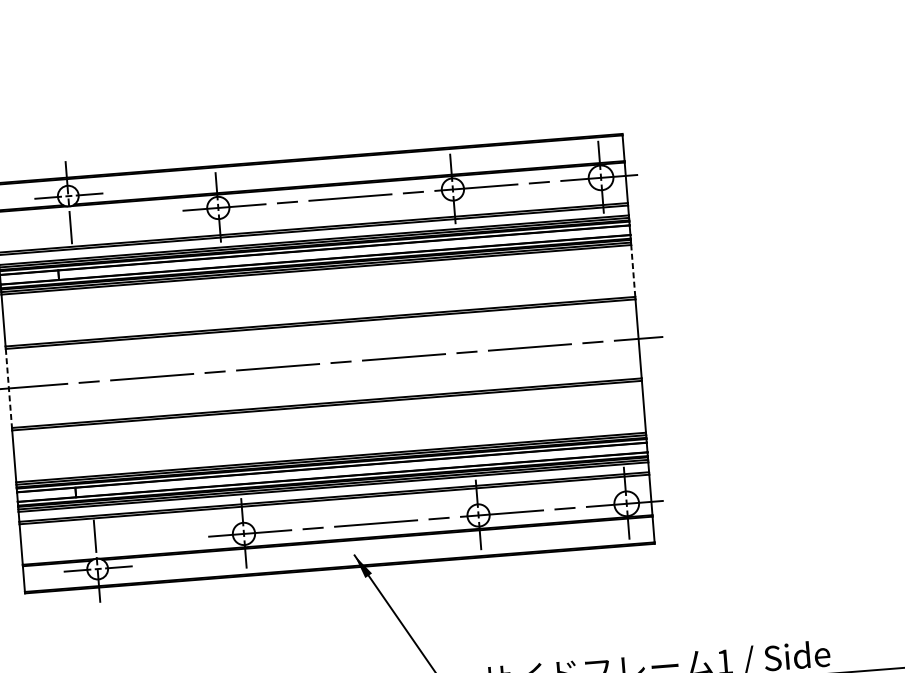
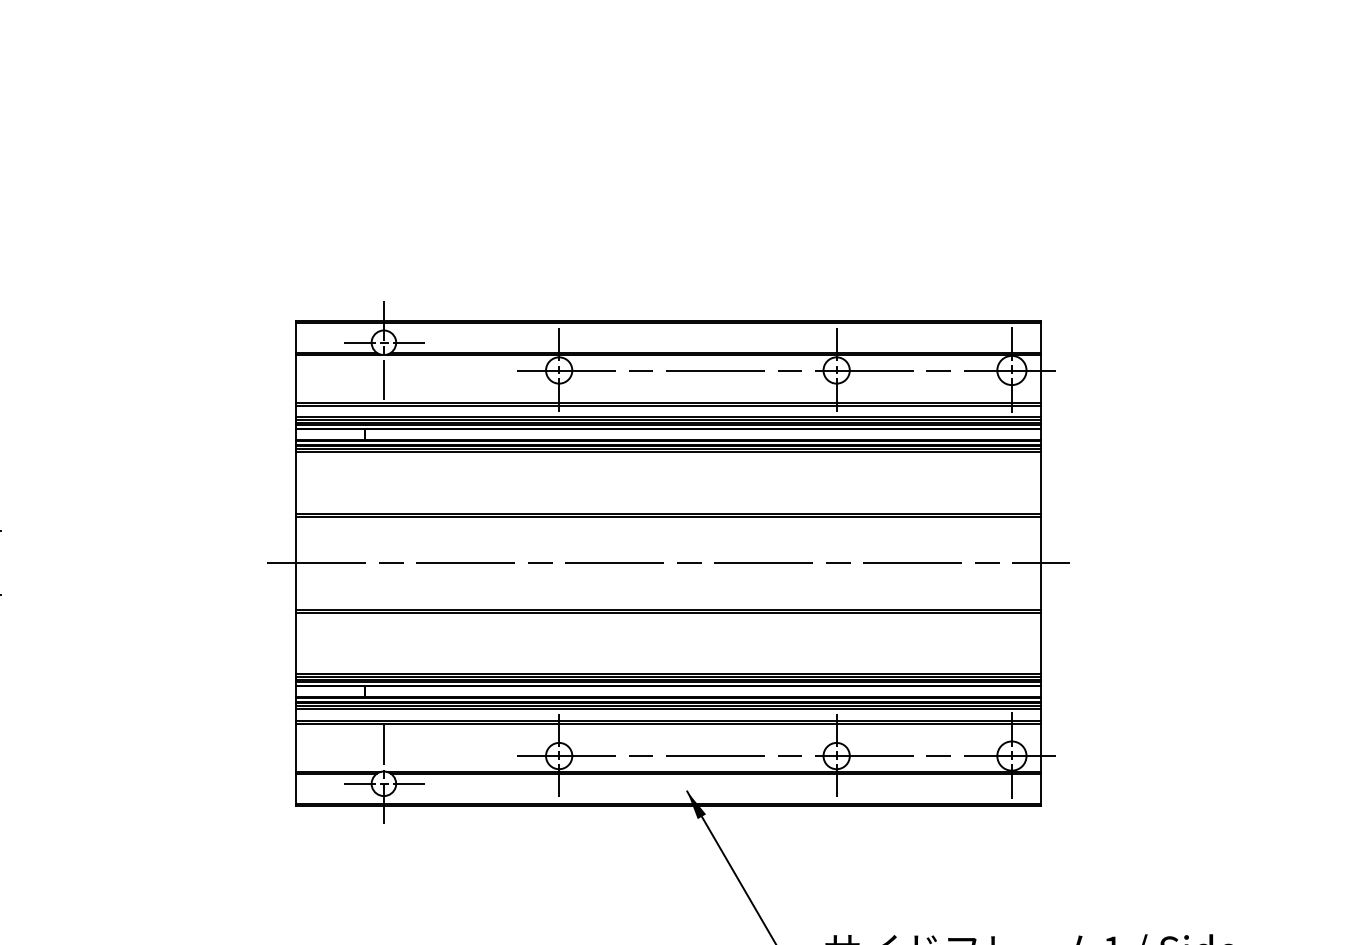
line: (633, 270) -> (1041, 482), dashed -> solid
line: (9, 388) -> (296, 563), dashed -> solid

